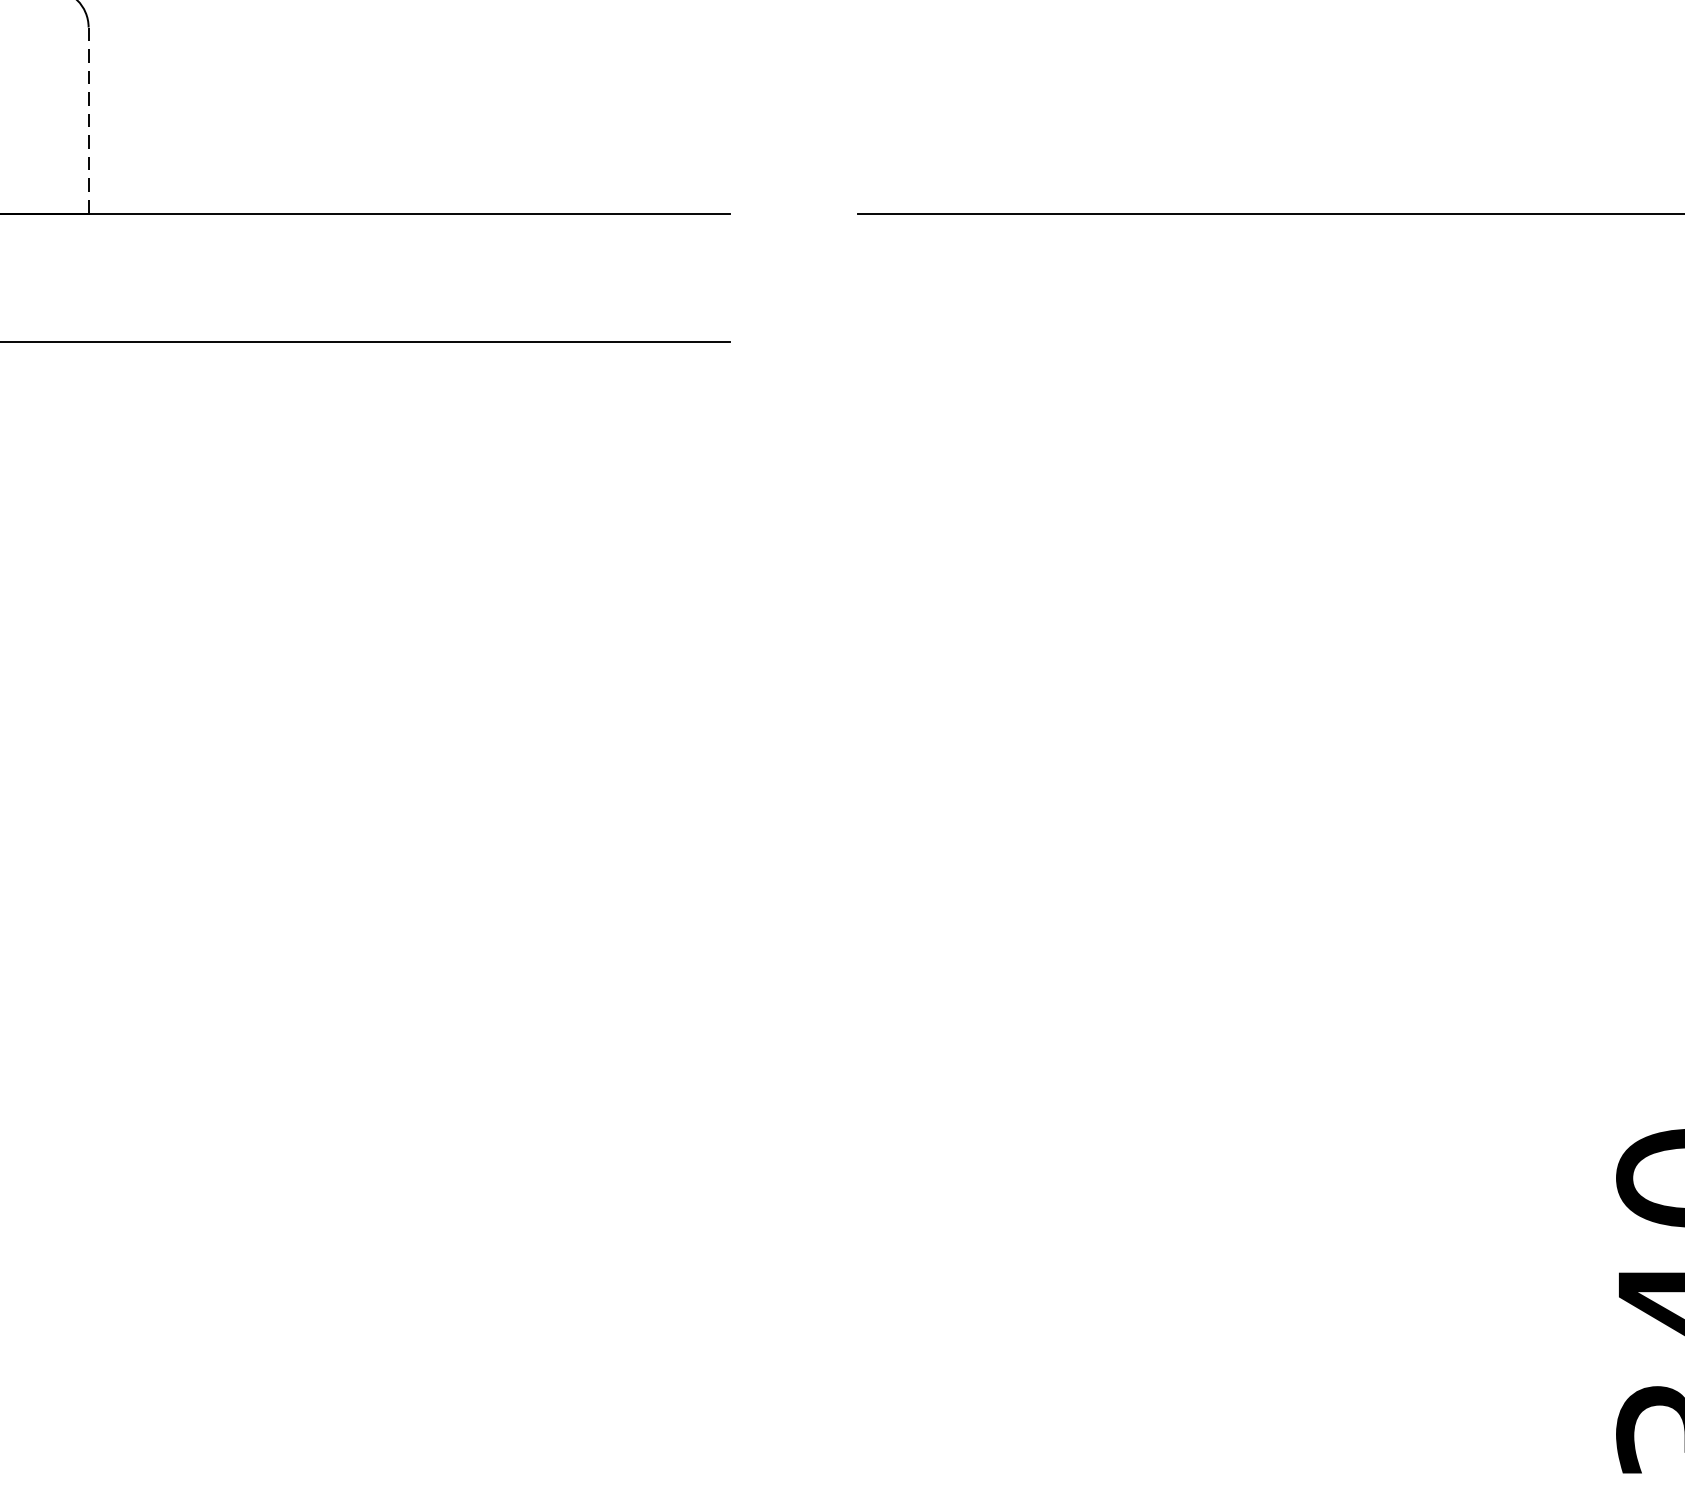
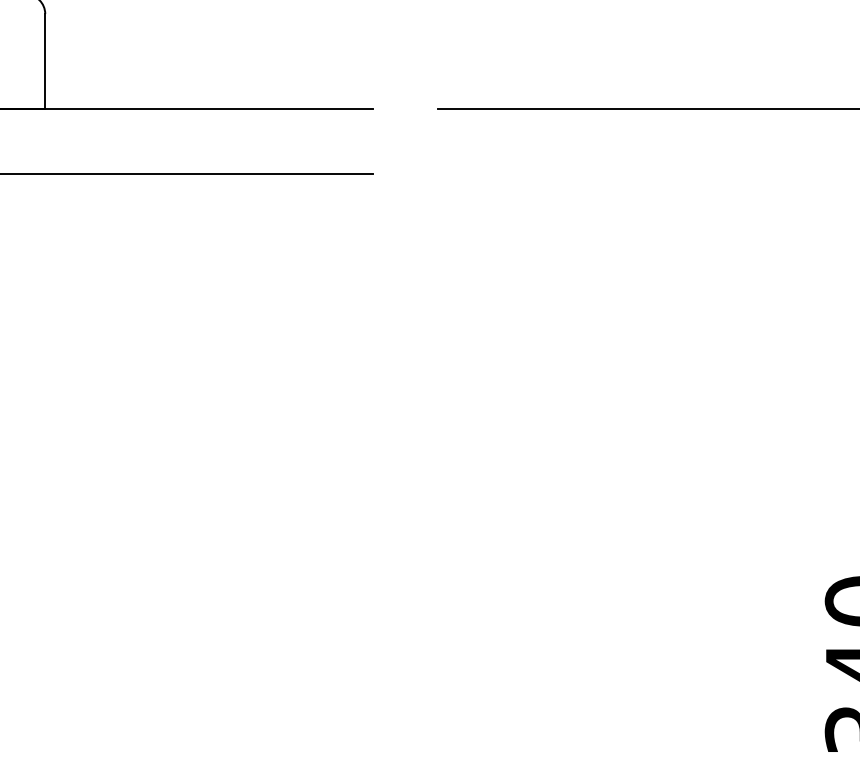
line: (89, 120) -> (45, 61), dashed -> solid

